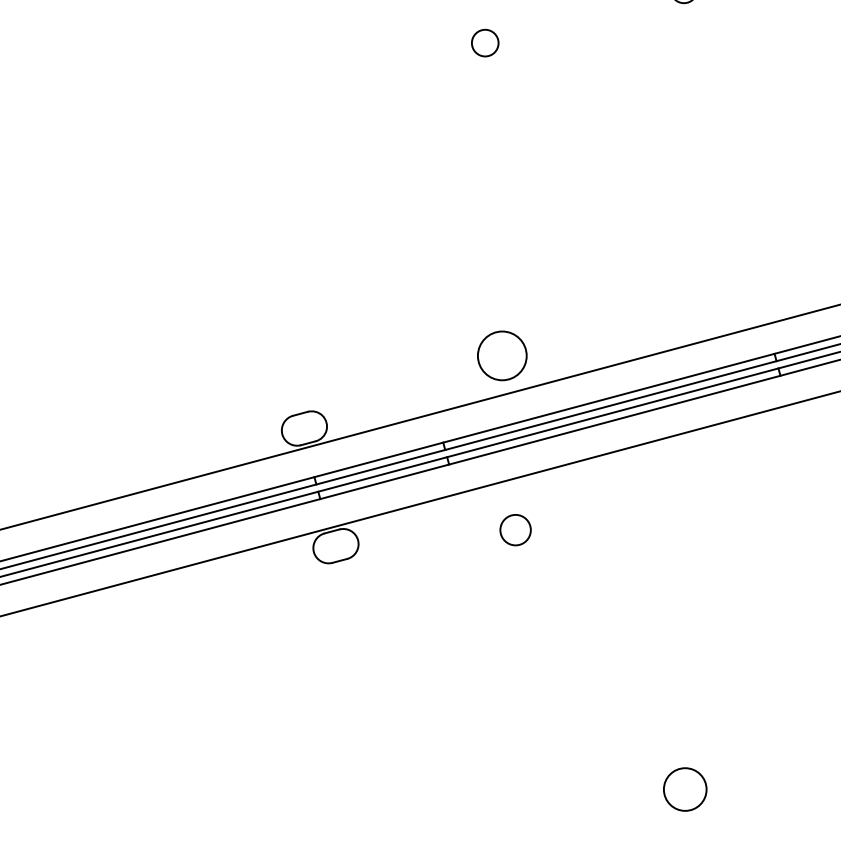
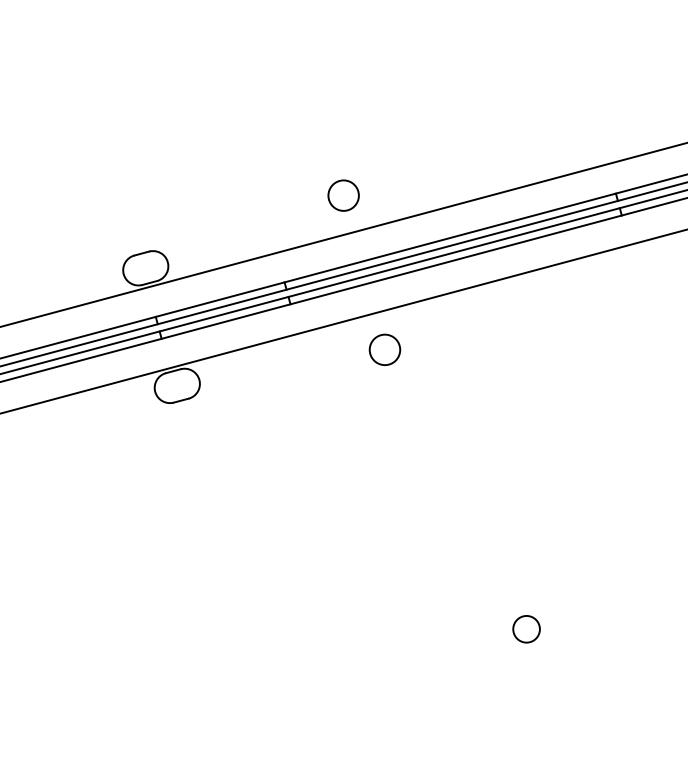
circle: (502, 355) -> (343, 195), size x0.62
circle: (515, 530) -> (384, 350), moved
circle: (684, 789) -> (525, 629), size x0.62

